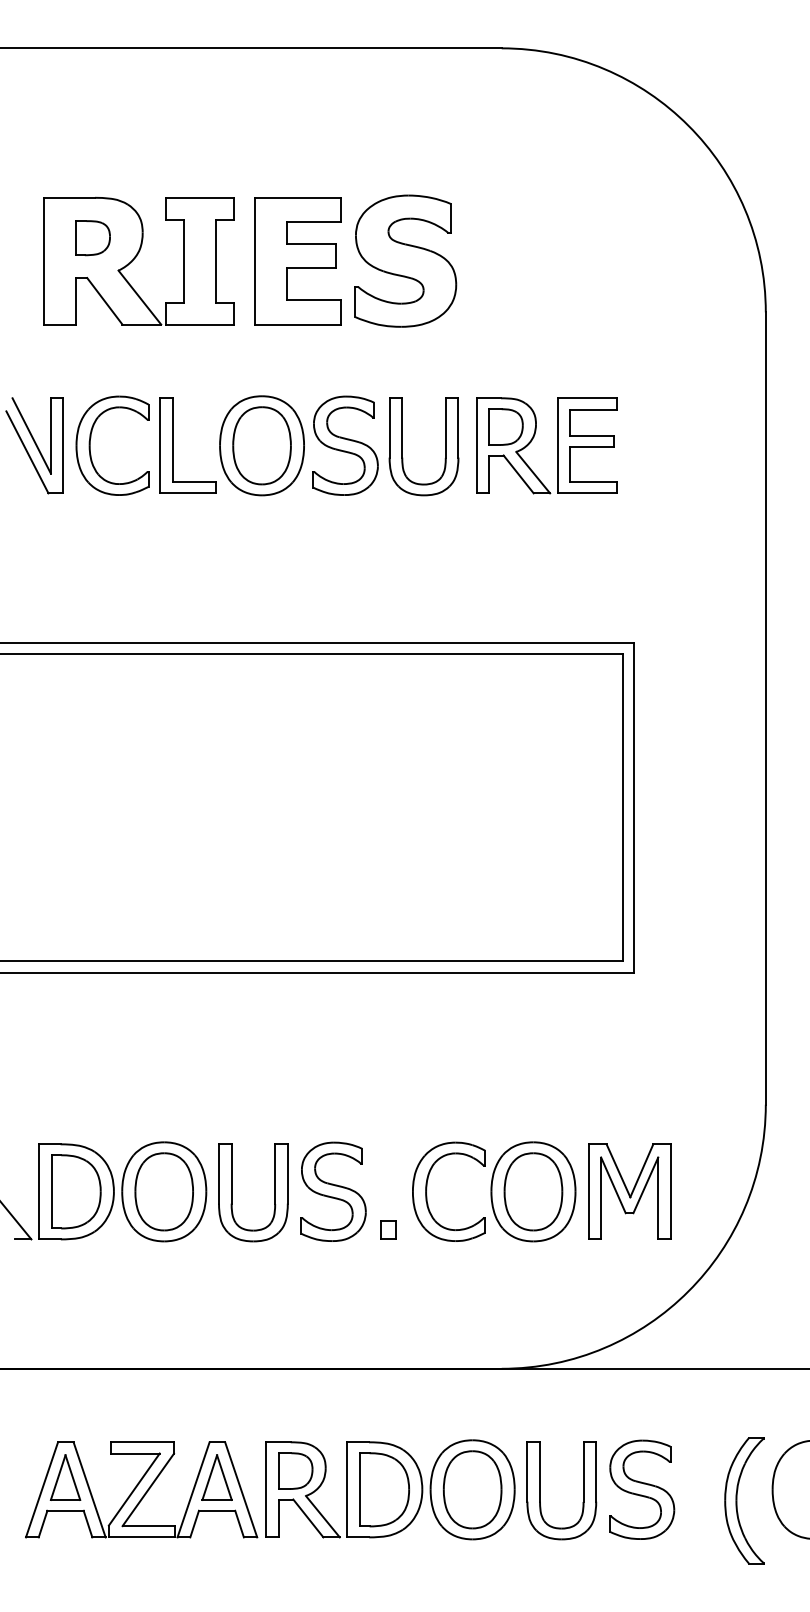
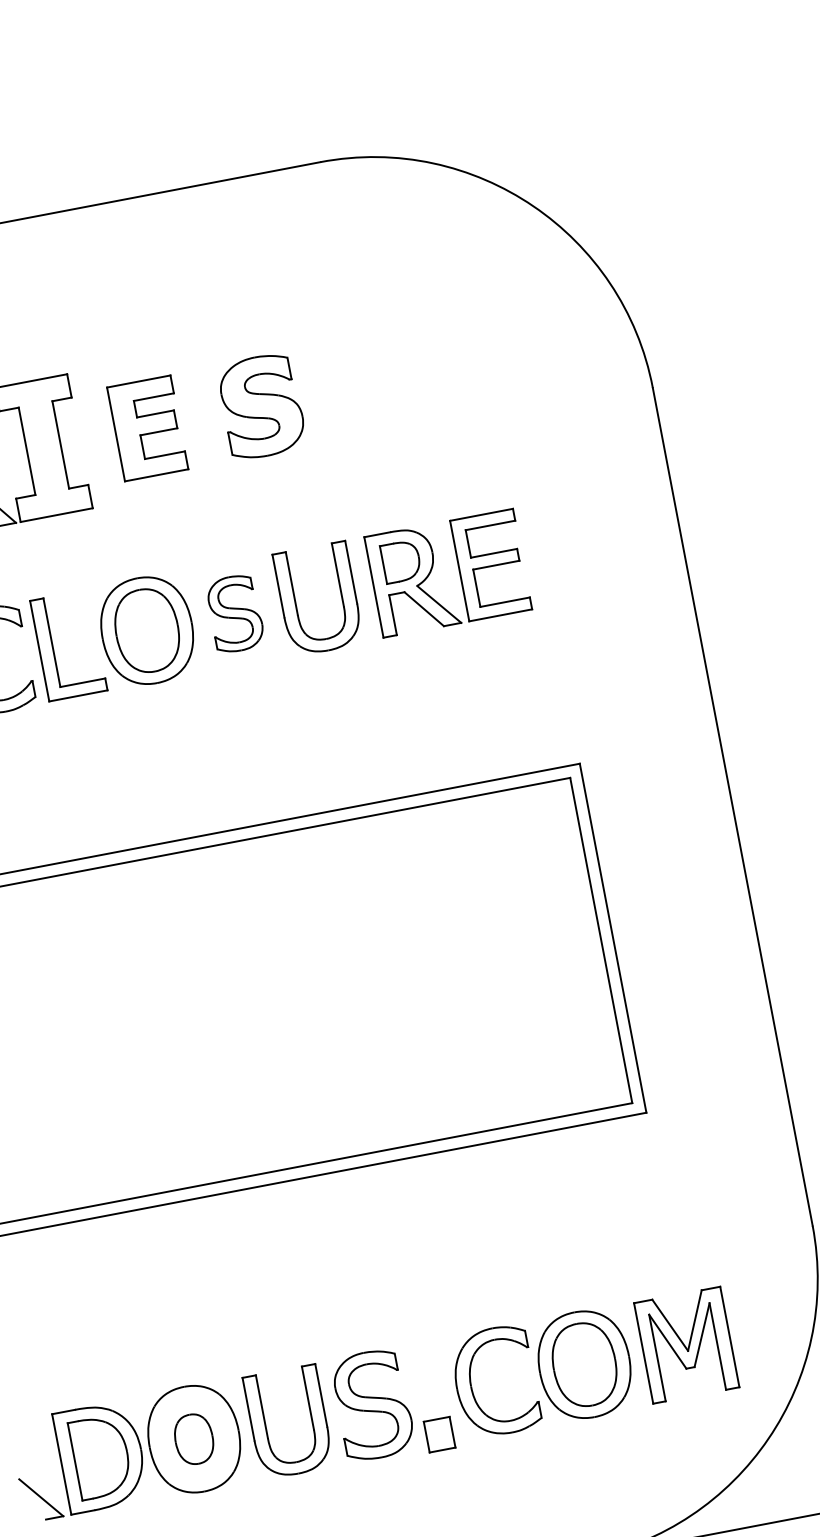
part: (405, 260) -> (261, 405), size x0.7
part: (297, 261) -> (147, 428), size x0.7
part: (345, 445) -> (235, 613), size x0.7
part: (163, 1191) -> (193, 1438), size x0.6
part: (388, 1229) -> (438, 1433), size x1.6

